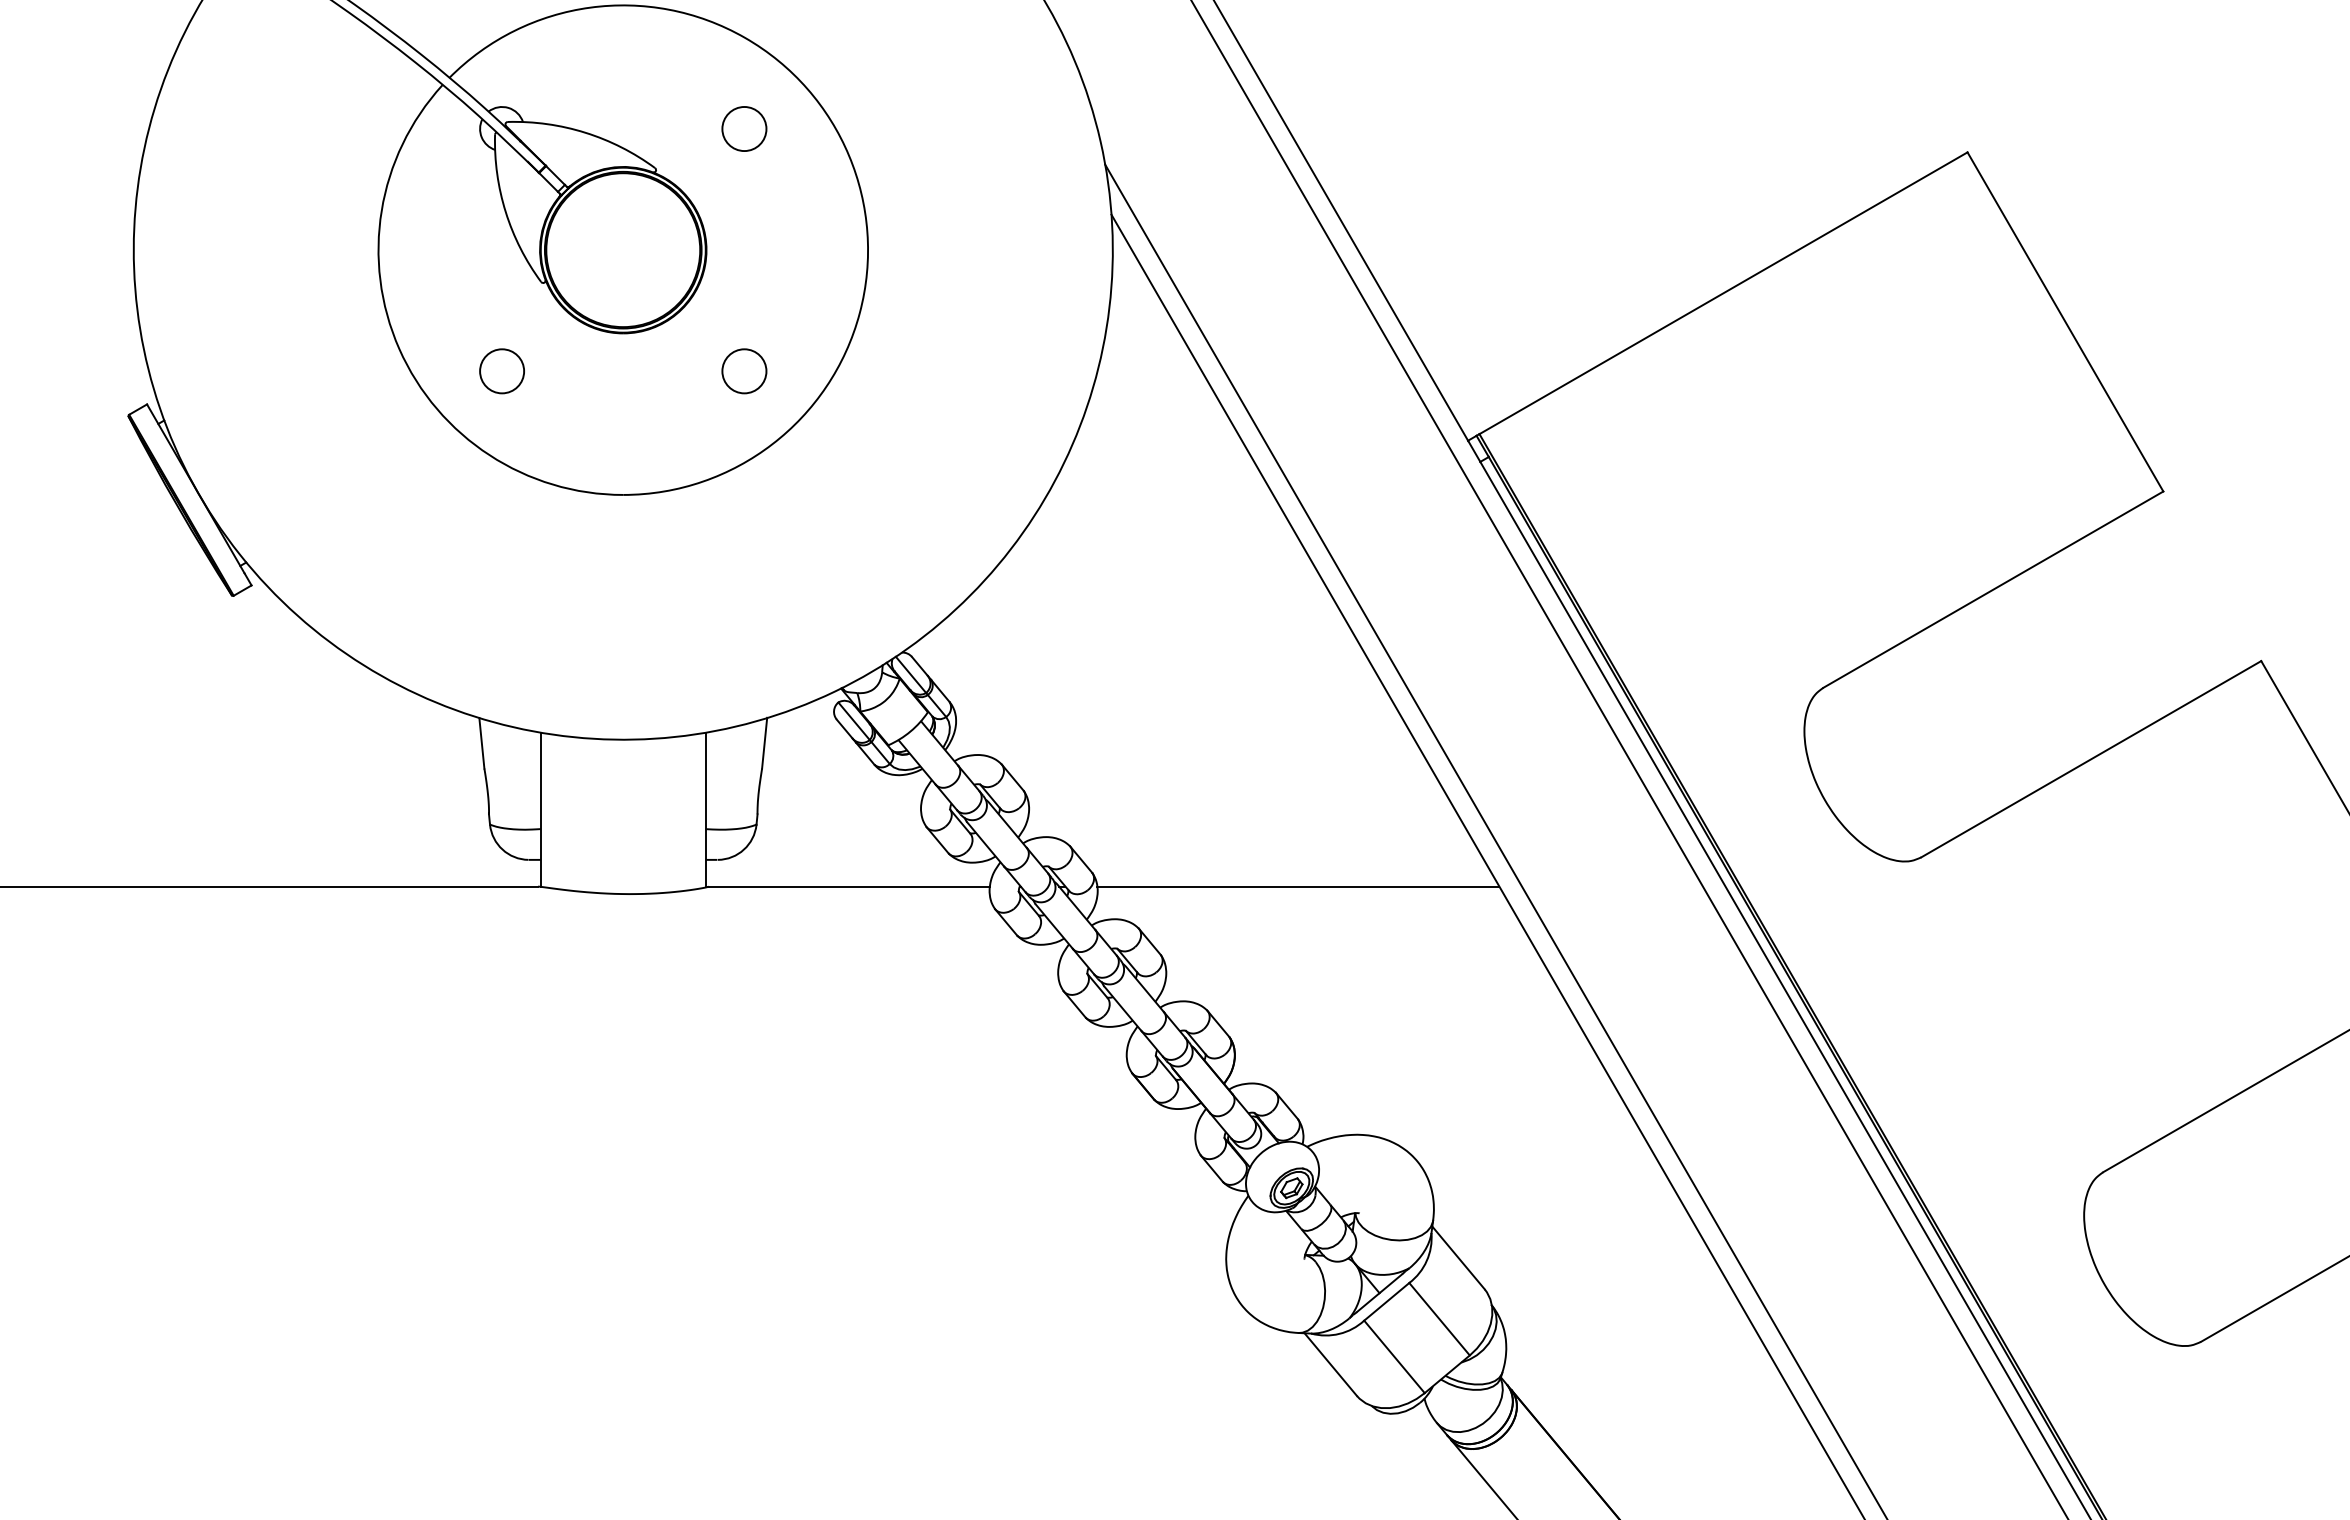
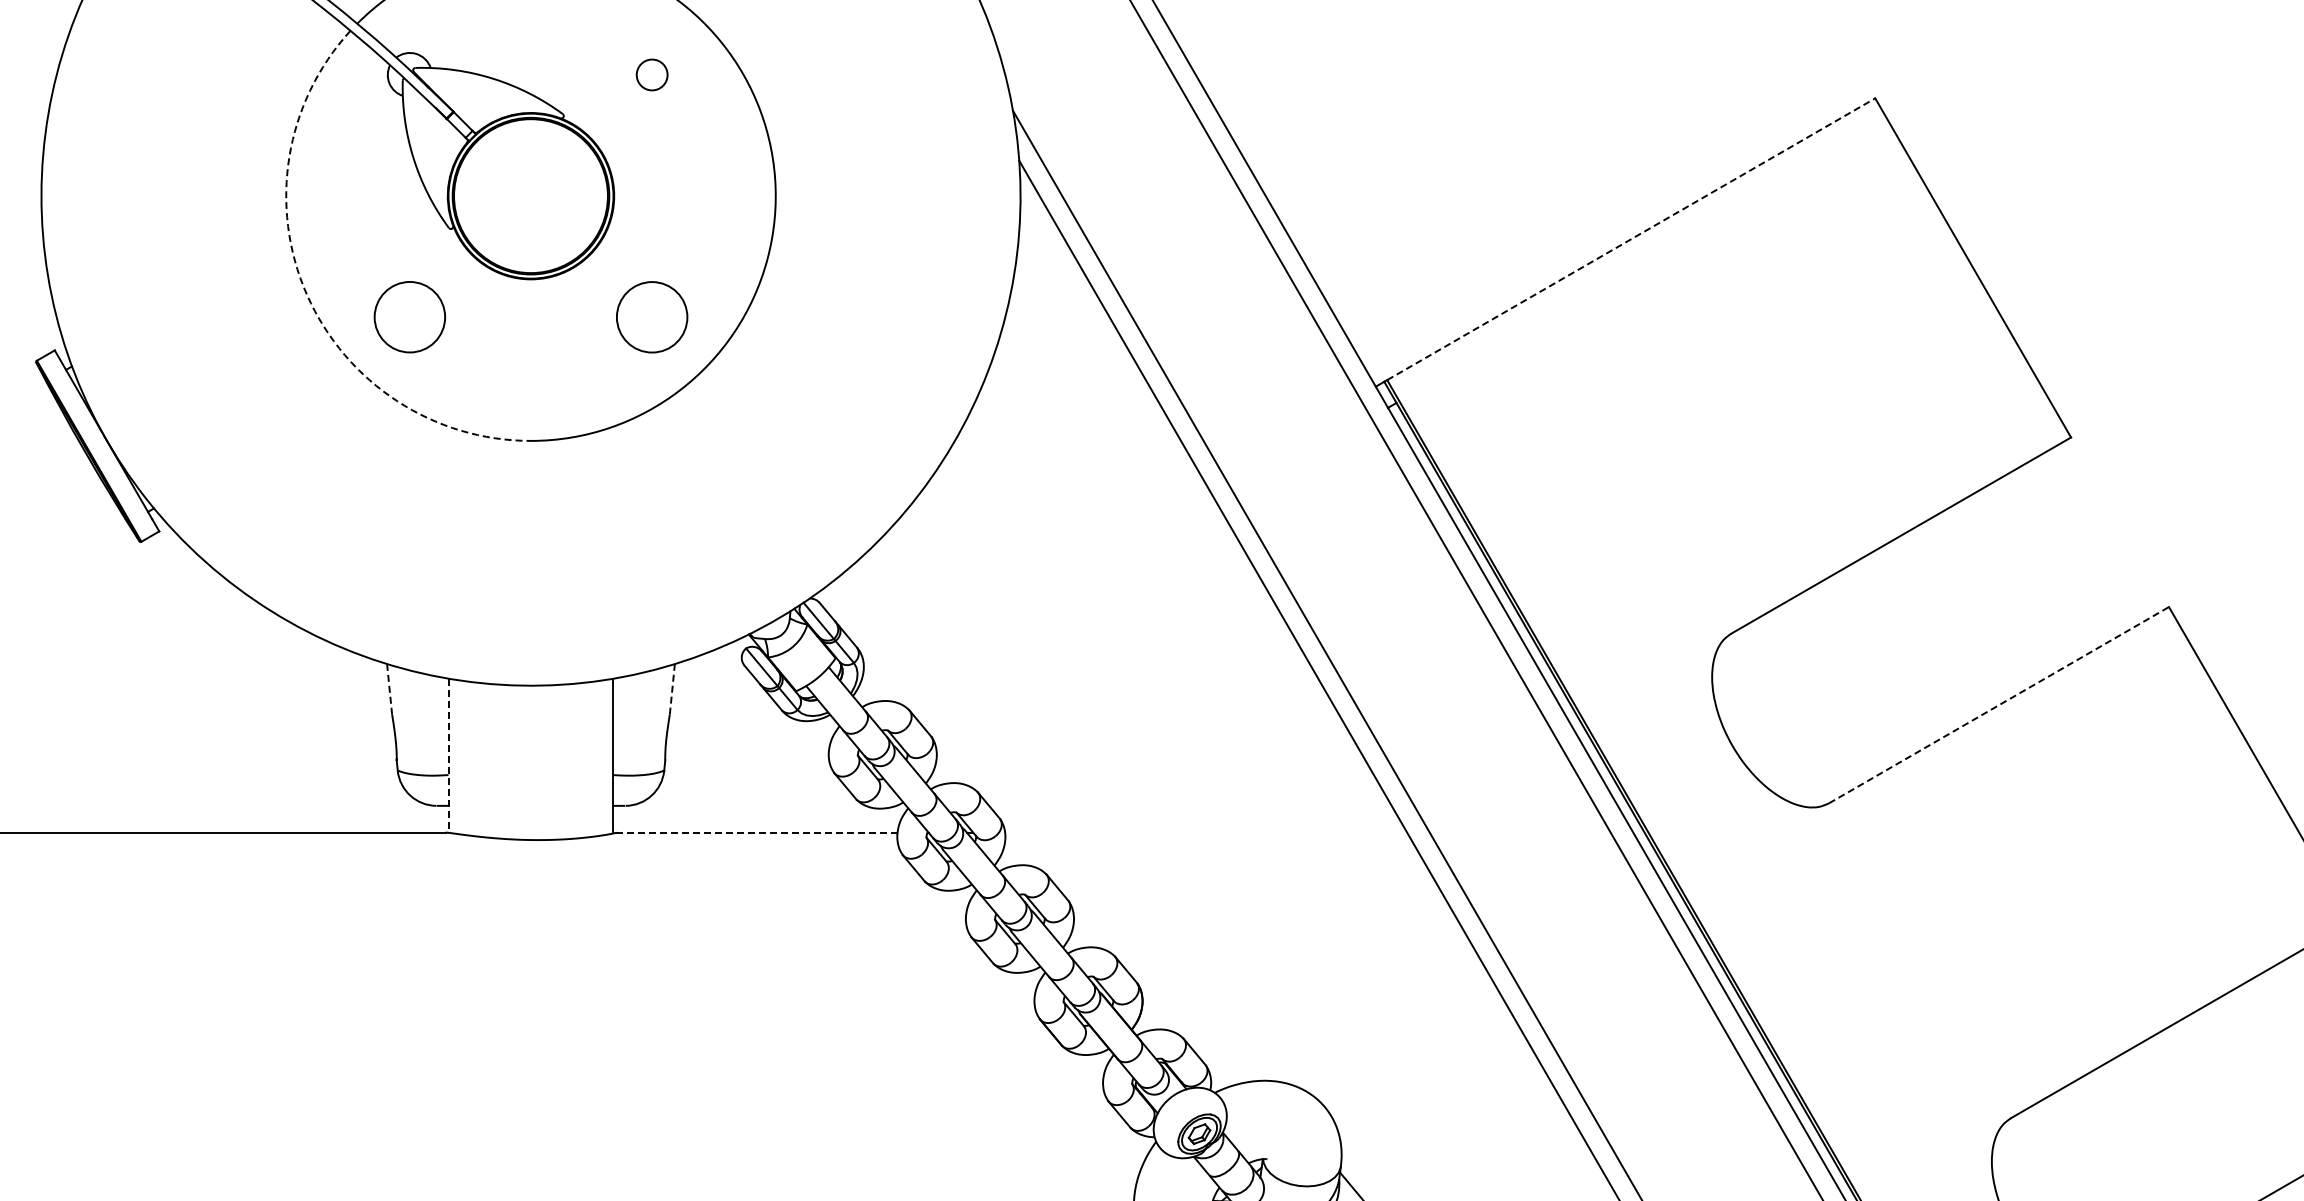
circle: (744, 128) -> (652, 74), size x0.7
line: (1723, 293) -> (1631, 239), solid -> dashed
arc: (399, 349) -> (307, 295), solid -> dashed
circle: (501, 371) -> (409, 317), size x1.6
circle: (744, 371) -> (652, 317), size x1.6
line: (481, 743) -> (389, 689), solid -> dashed
line: (764, 743) -> (672, 689), solid -> dashed
line: (2091, 758) -> (1999, 704), solid -> dashed
line: (540, 810) -> (448, 756), solid -> dashed
line: (849, 886) -> (757, 832), solid -> dashed
line: (1298, 886) -> (1206, 832), removed

